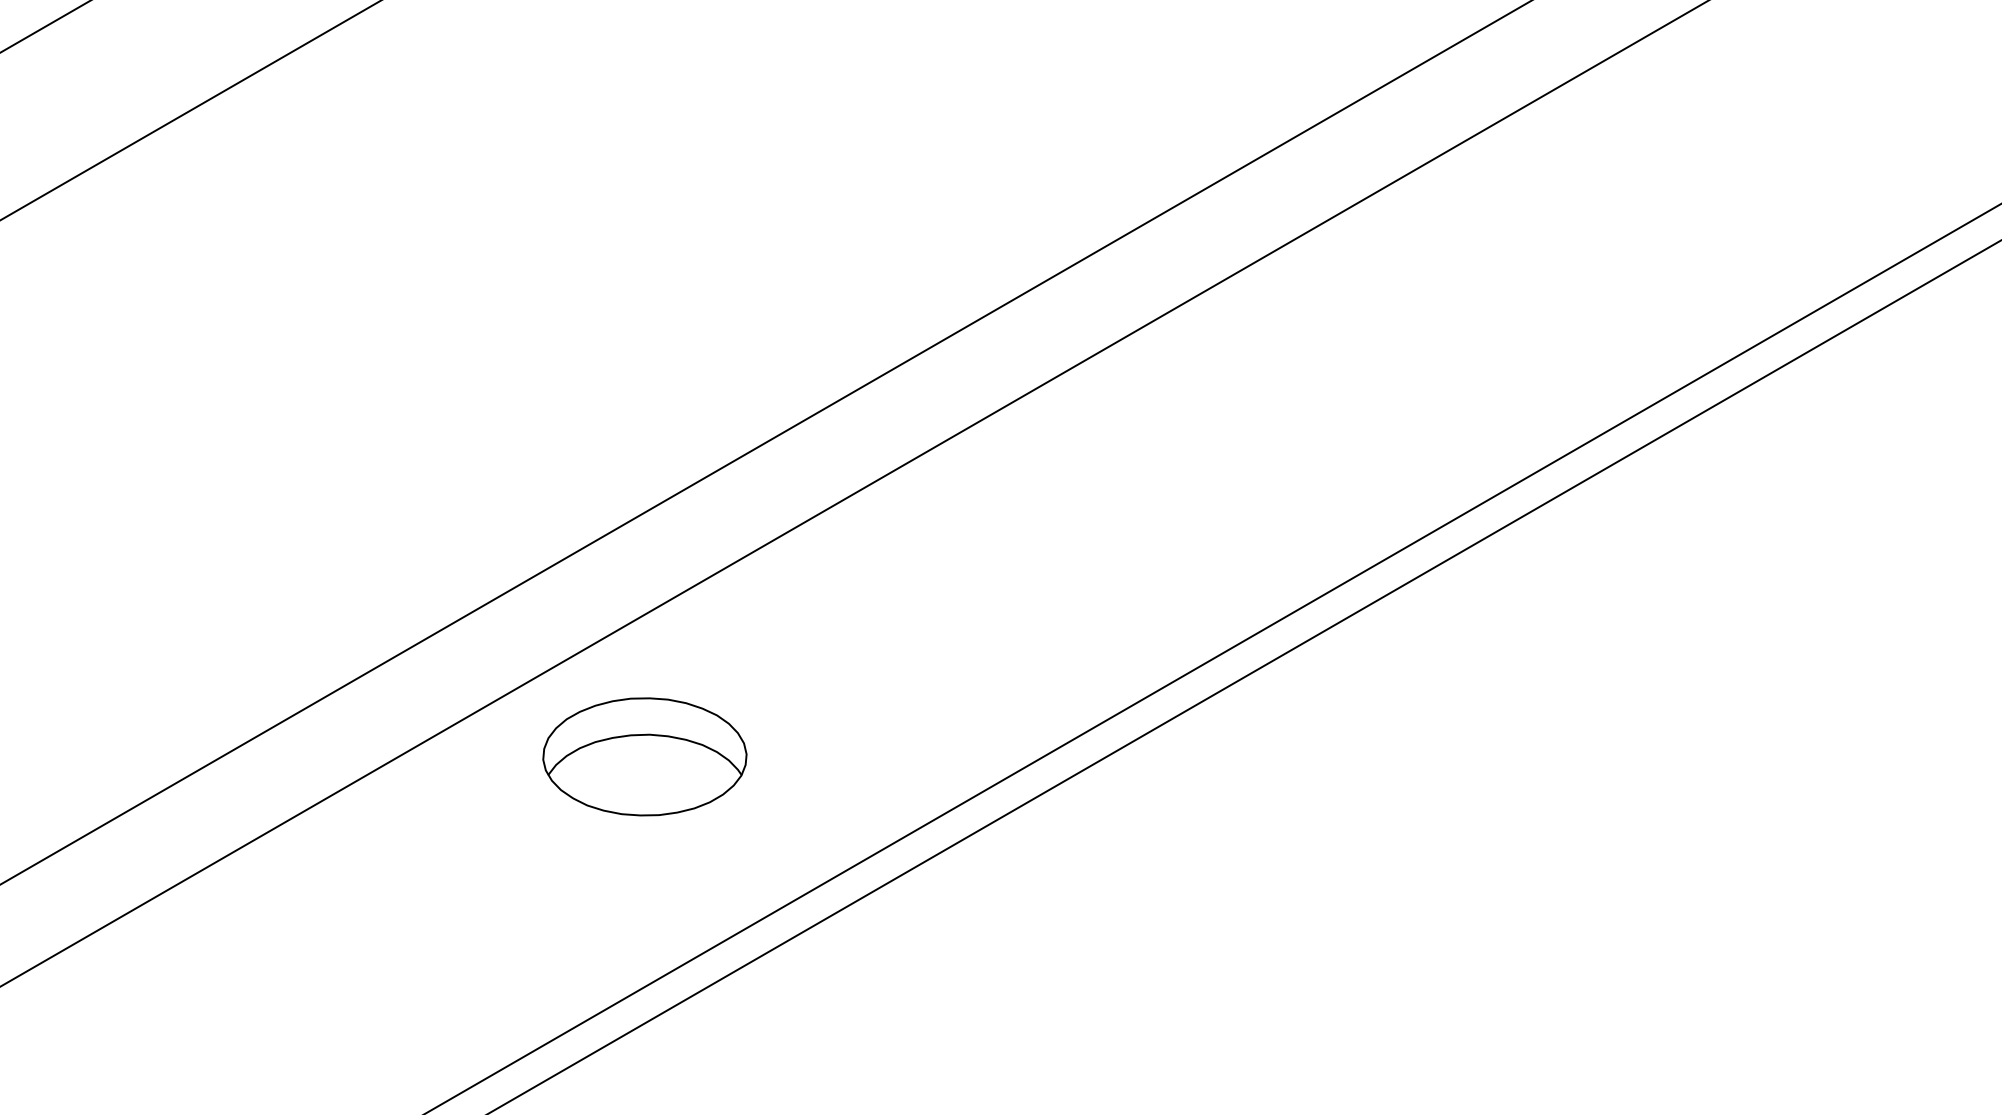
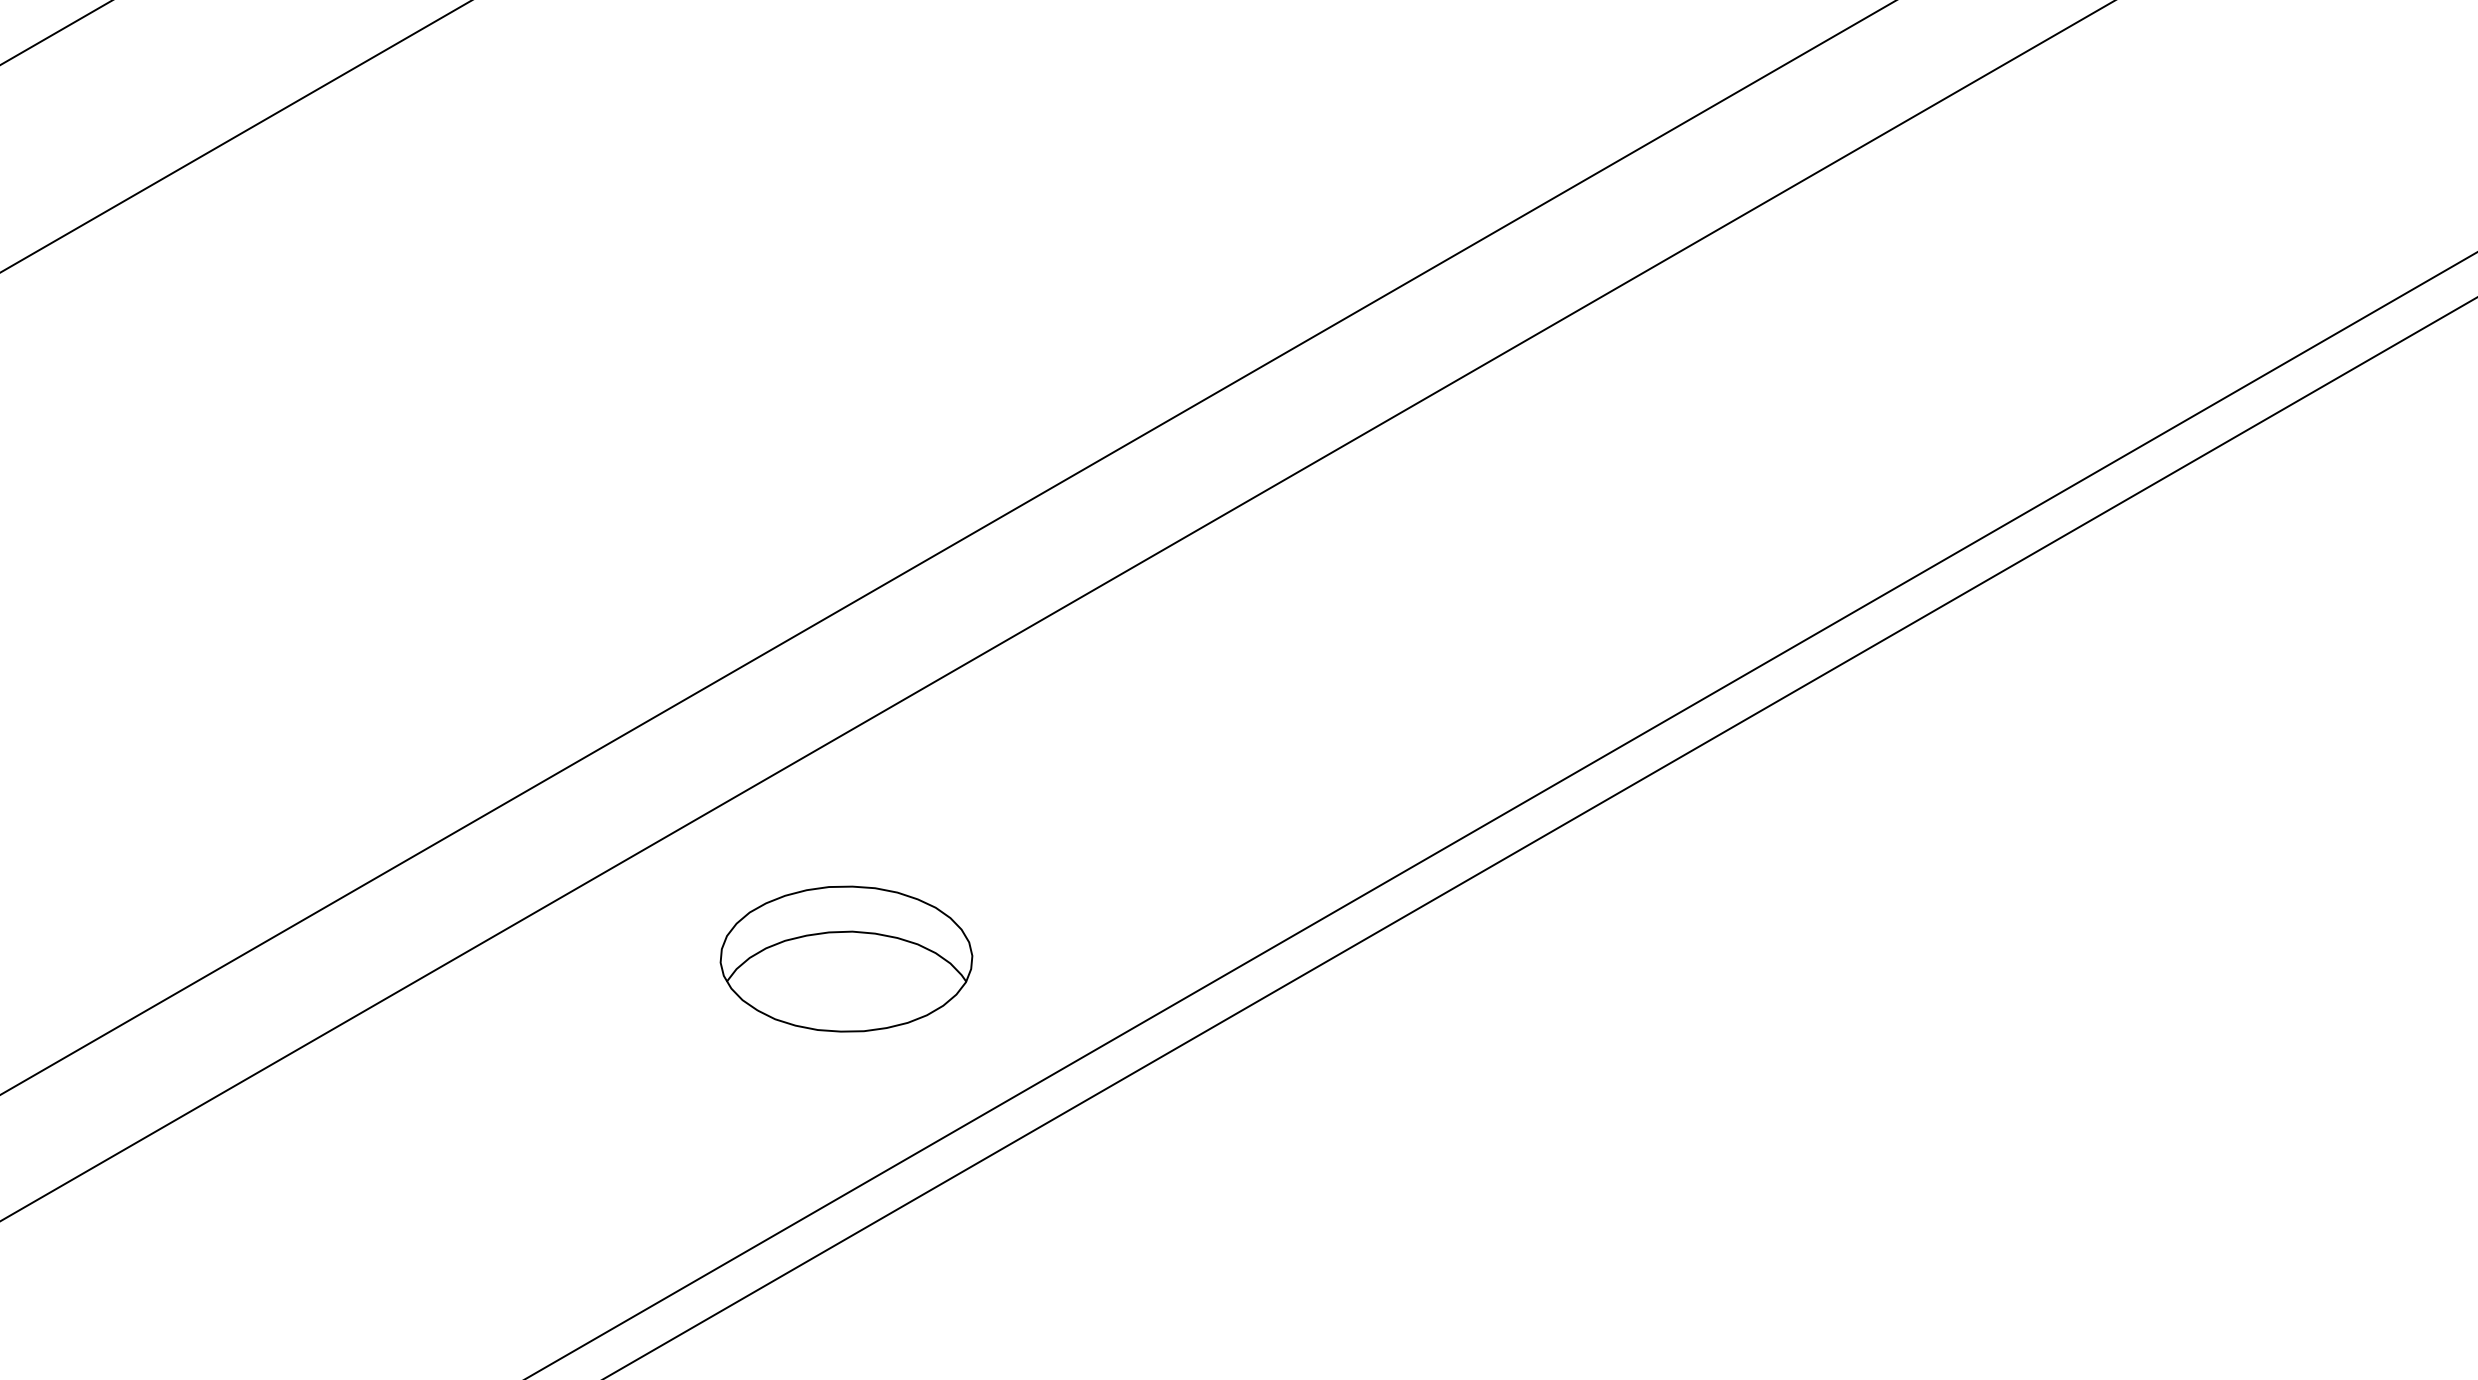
part: (644, 756) -> (845, 958), moved

